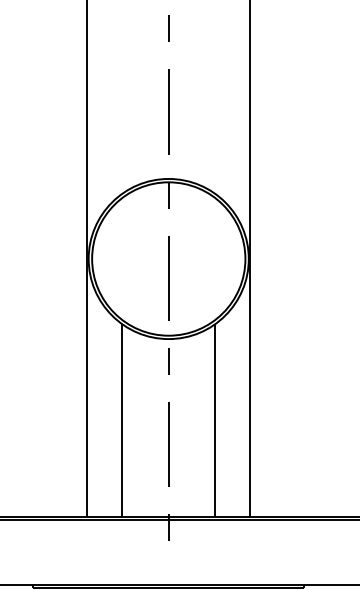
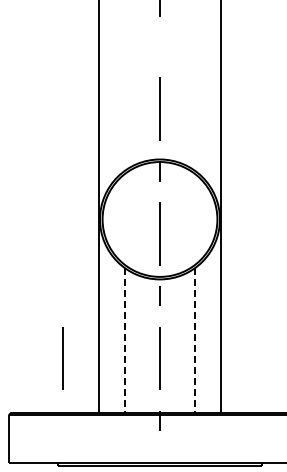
line: (168, 28) -> (159, 46), removed
line: (122, 420) -> (125, 340), solid -> dashed
line: (214, 420) -> (194, 340), solid -> dashed
line: (38, 444) -> (62, 358), added

